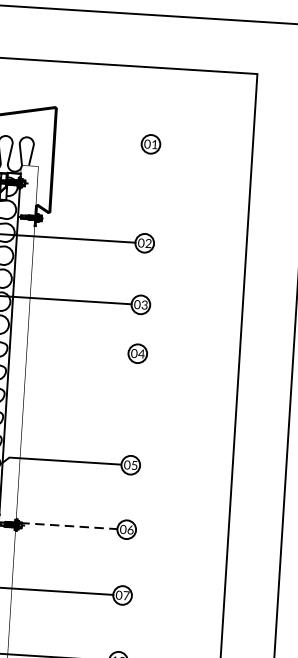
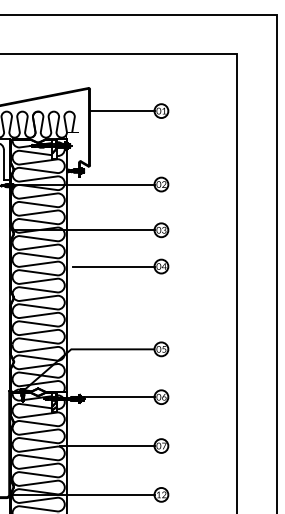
line: (97, 141) -> (121, 111), added
line: (73, 349) -> (113, 266), added
line: (68, 526) -> (118, 397), dashed -> solid

